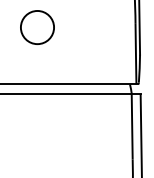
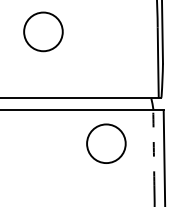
circle: (91, 123) -> (106, 143), added
arc: (132, 126) -> (154, 147), solid -> dashed

